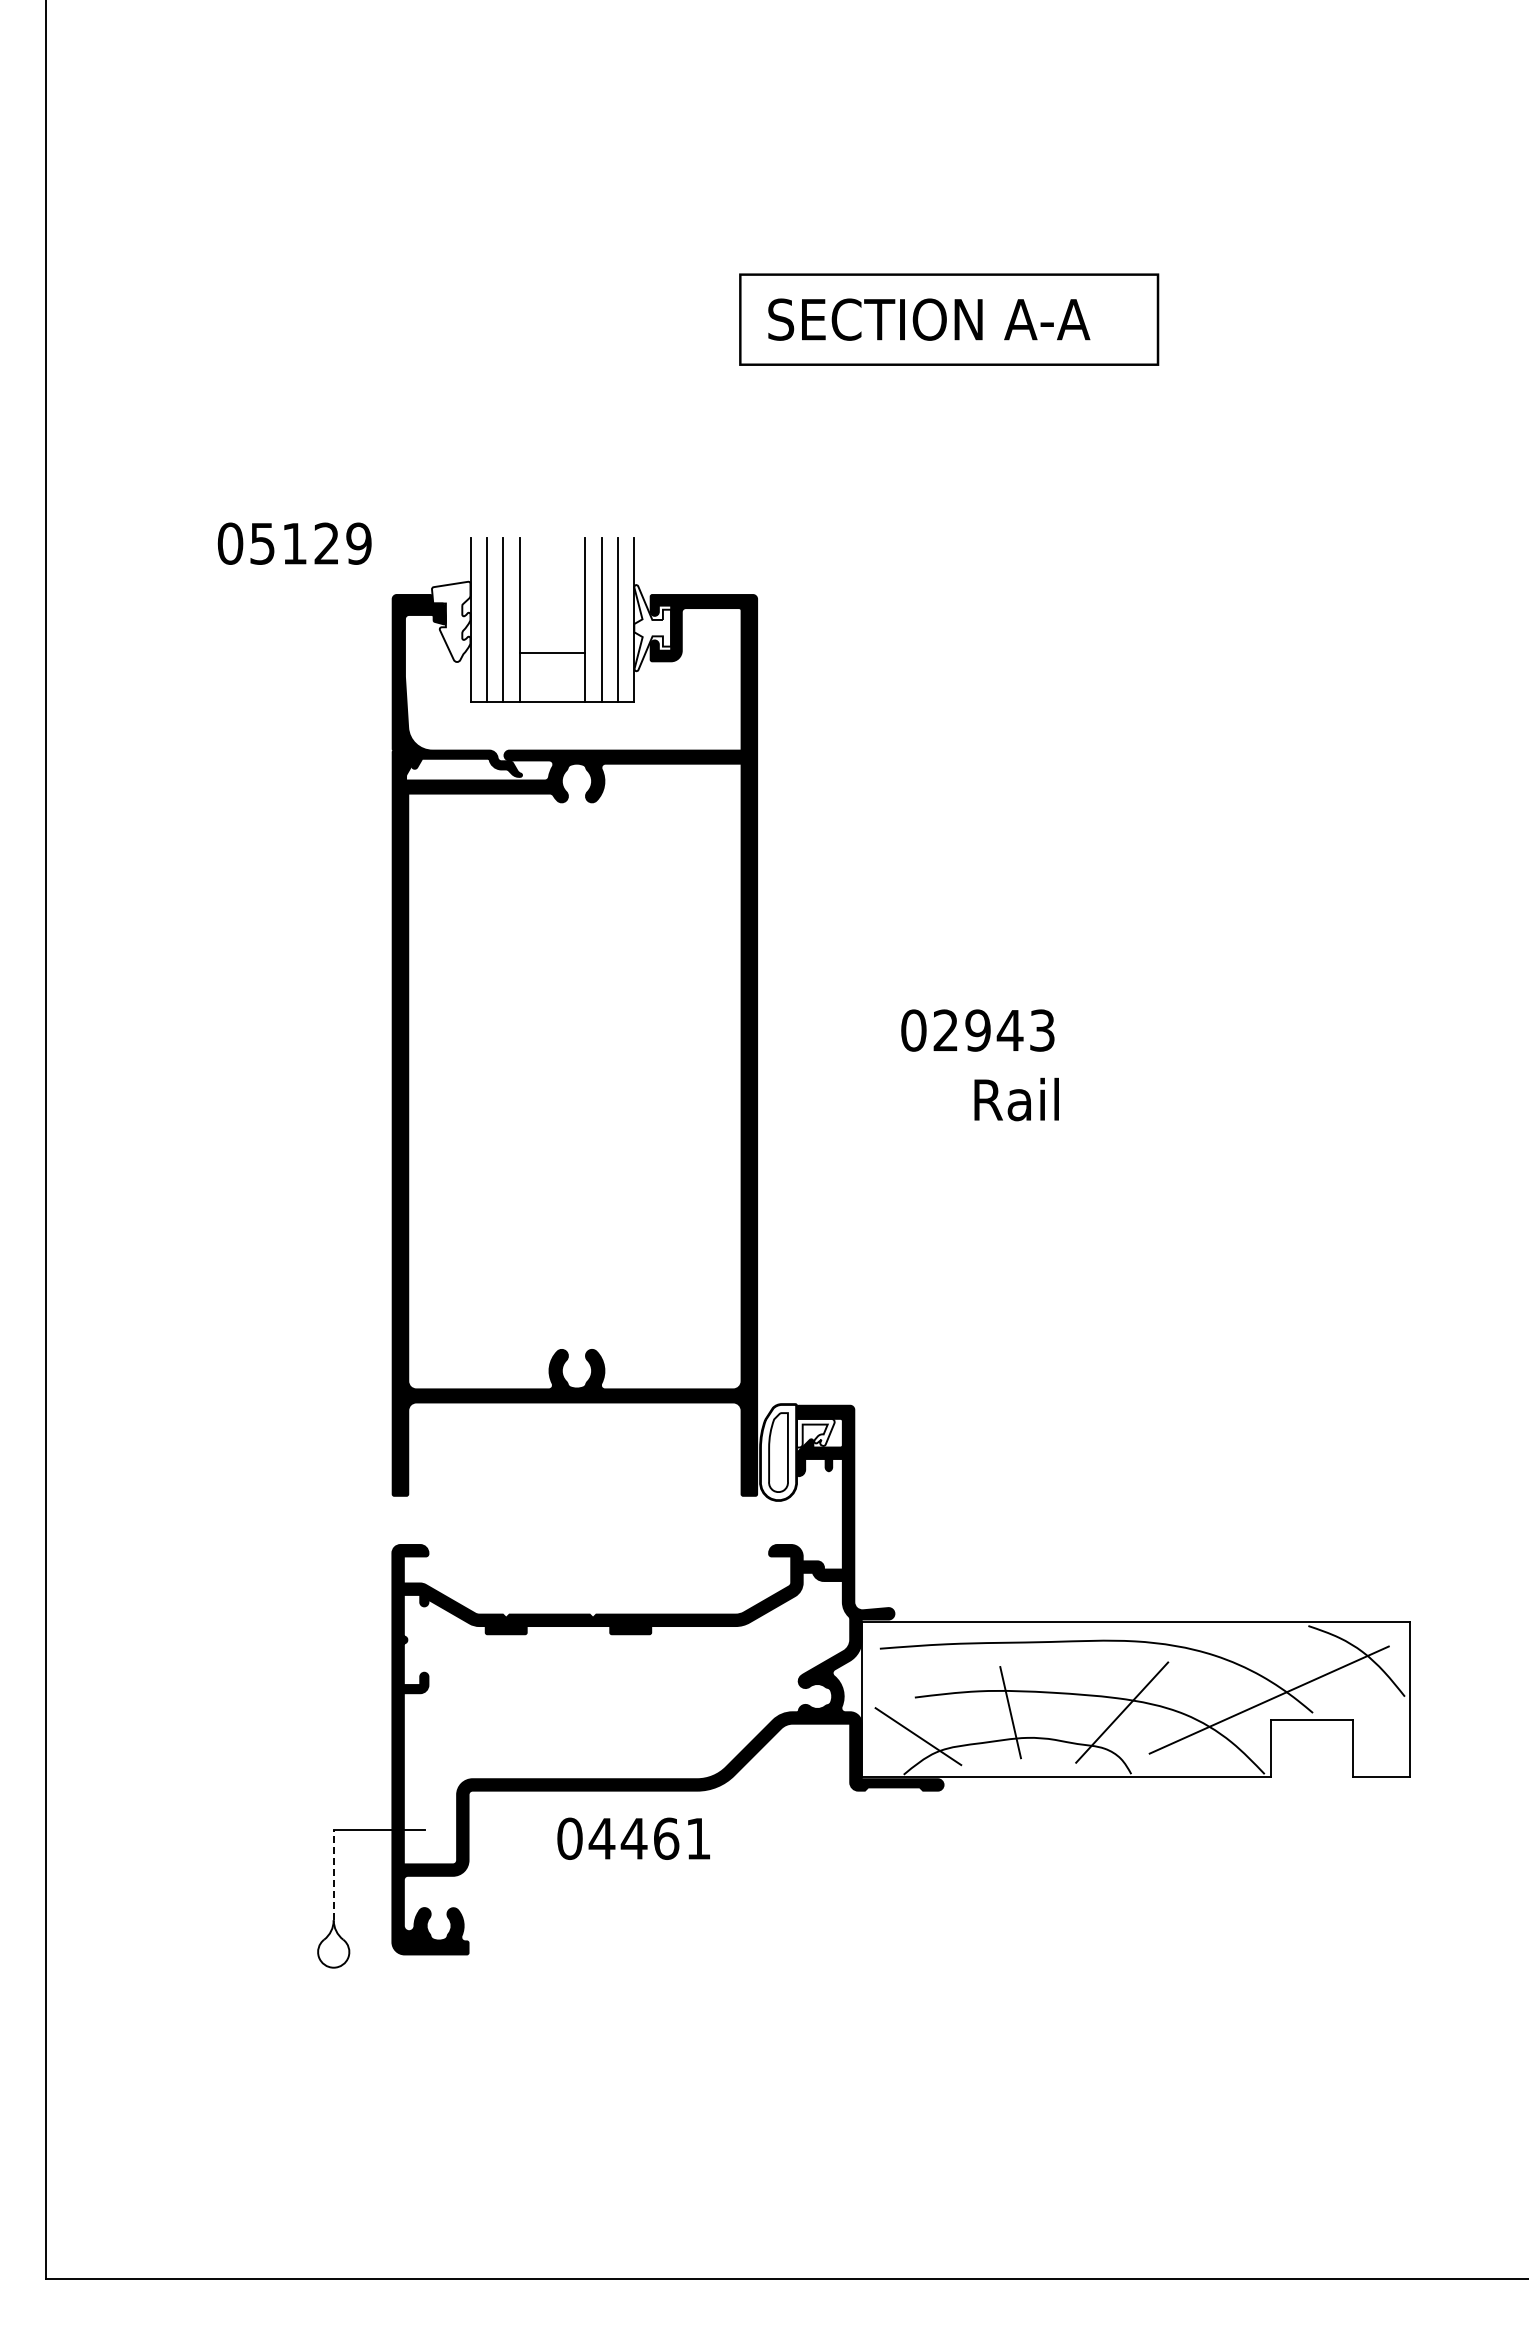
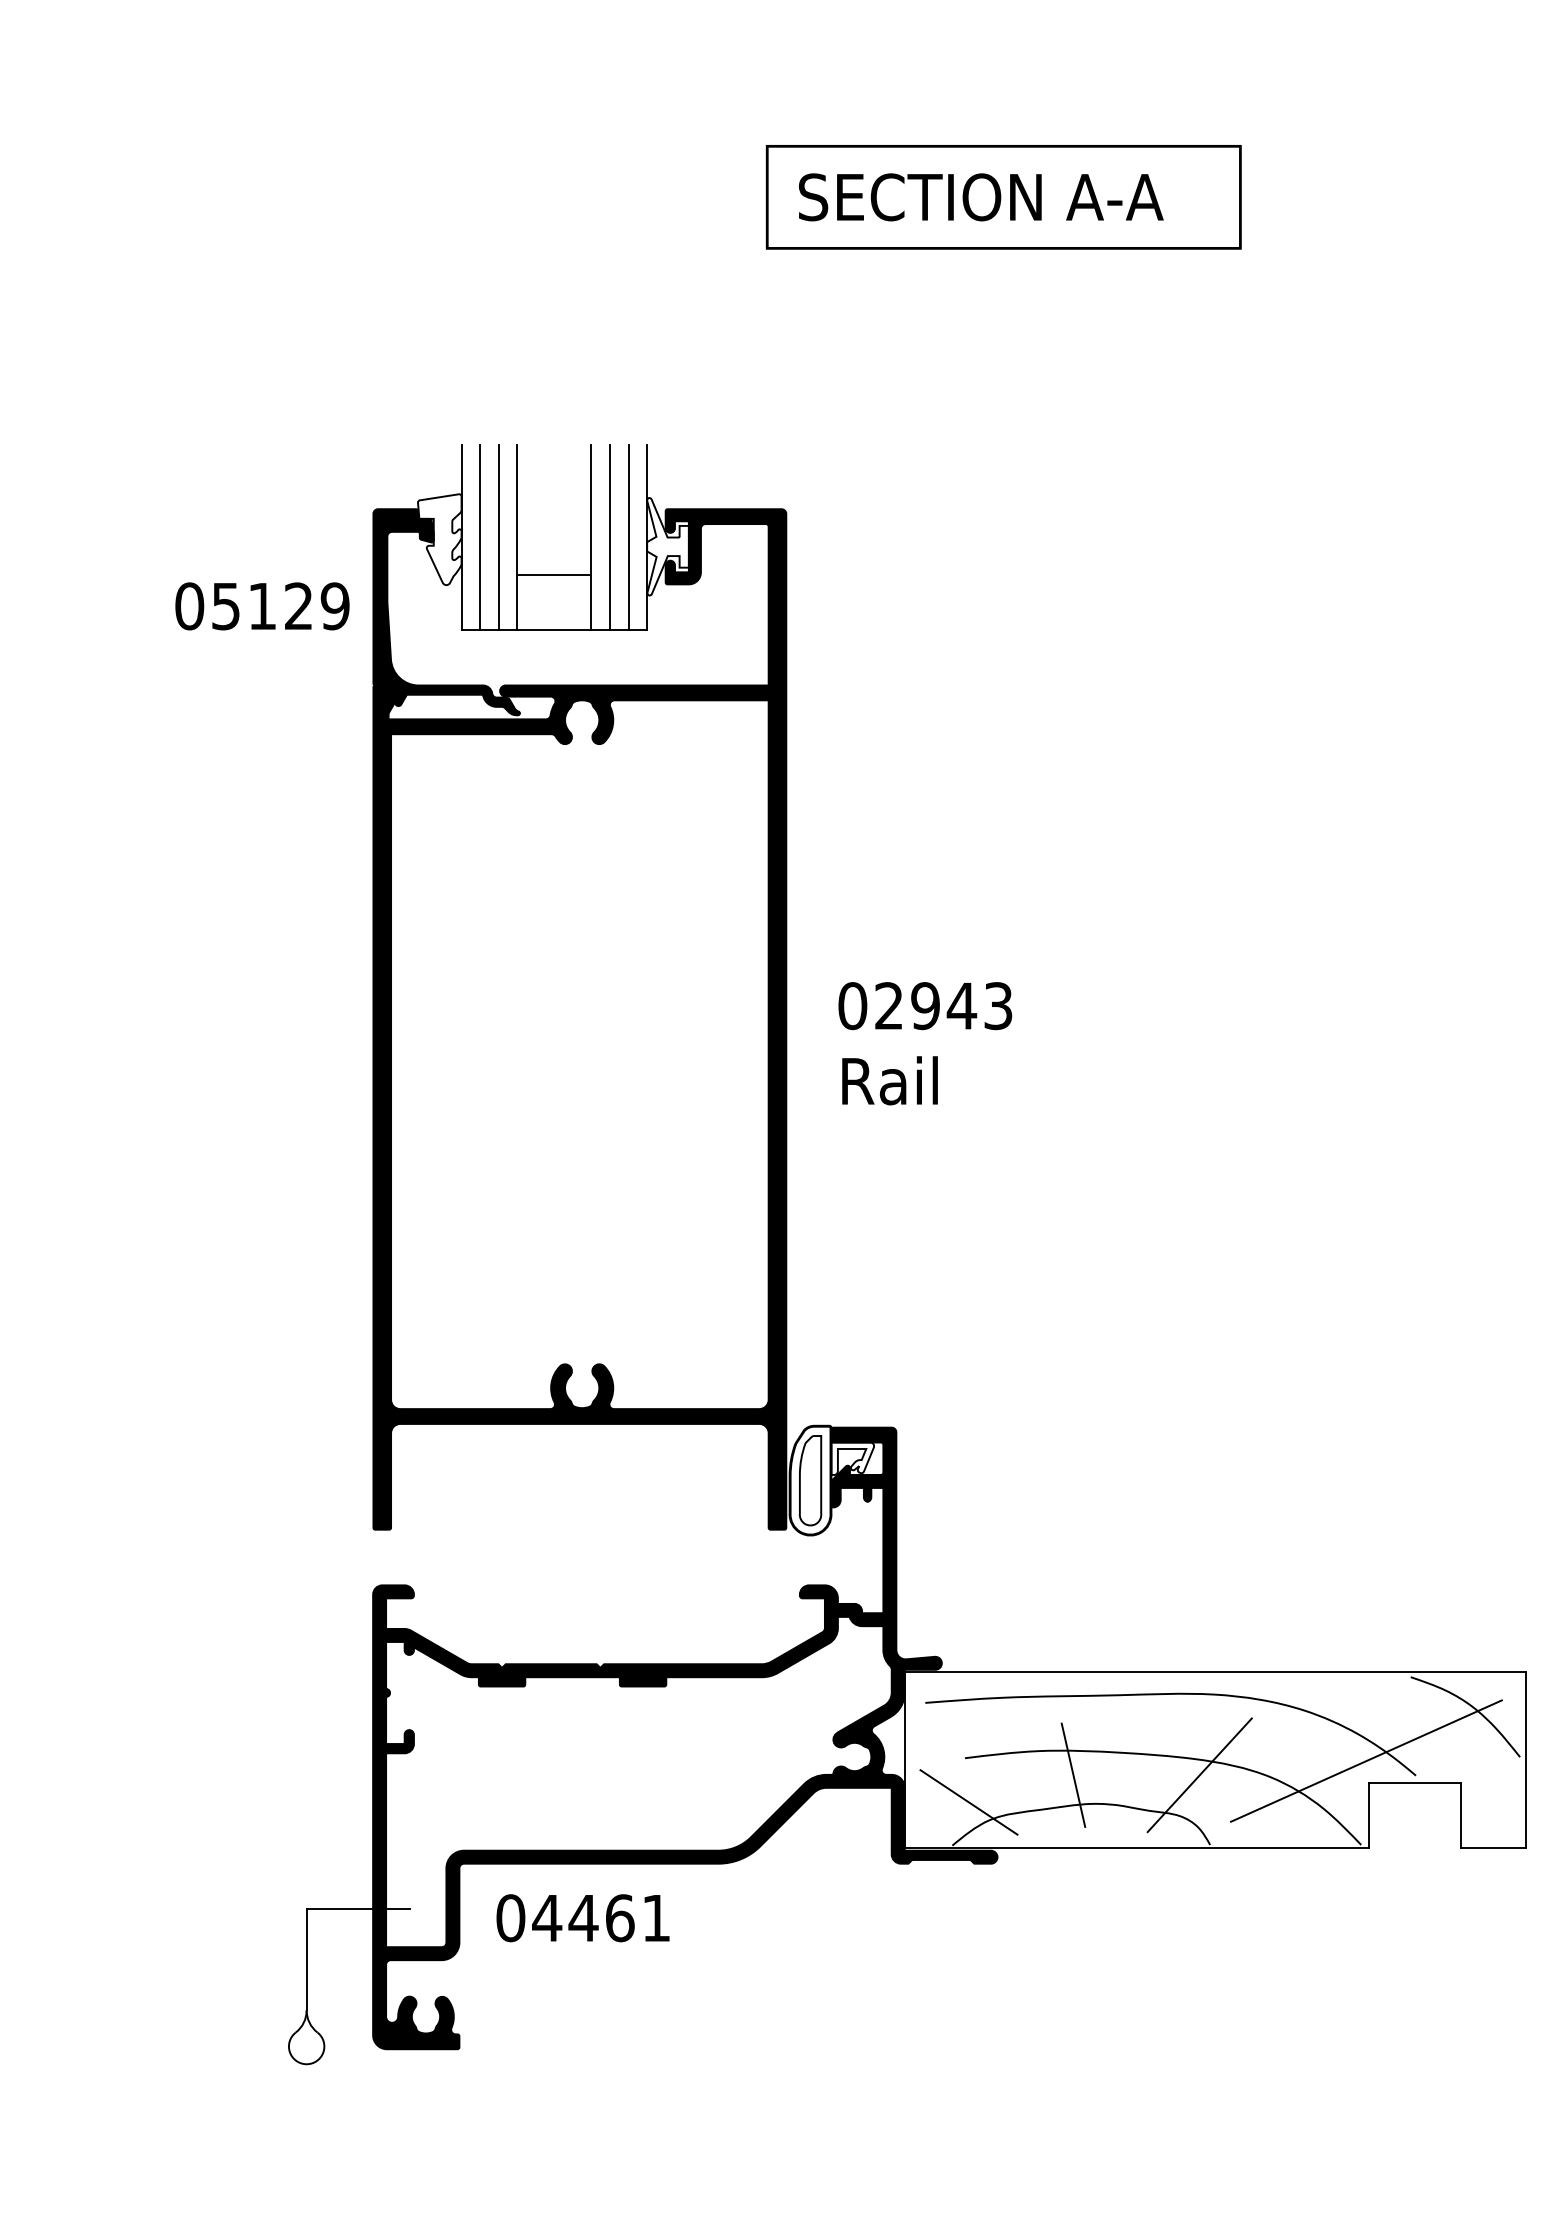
text: (294, 543) -> (262, 606), moved
text: (977, 1030) -> (924, 1005), moved
text: (1016, 1099) -> (889, 1080), moved
text: (633, 1838) -> (582, 1917), moved
line: (333, 1874) -> (306, 1958), dashed -> solid

